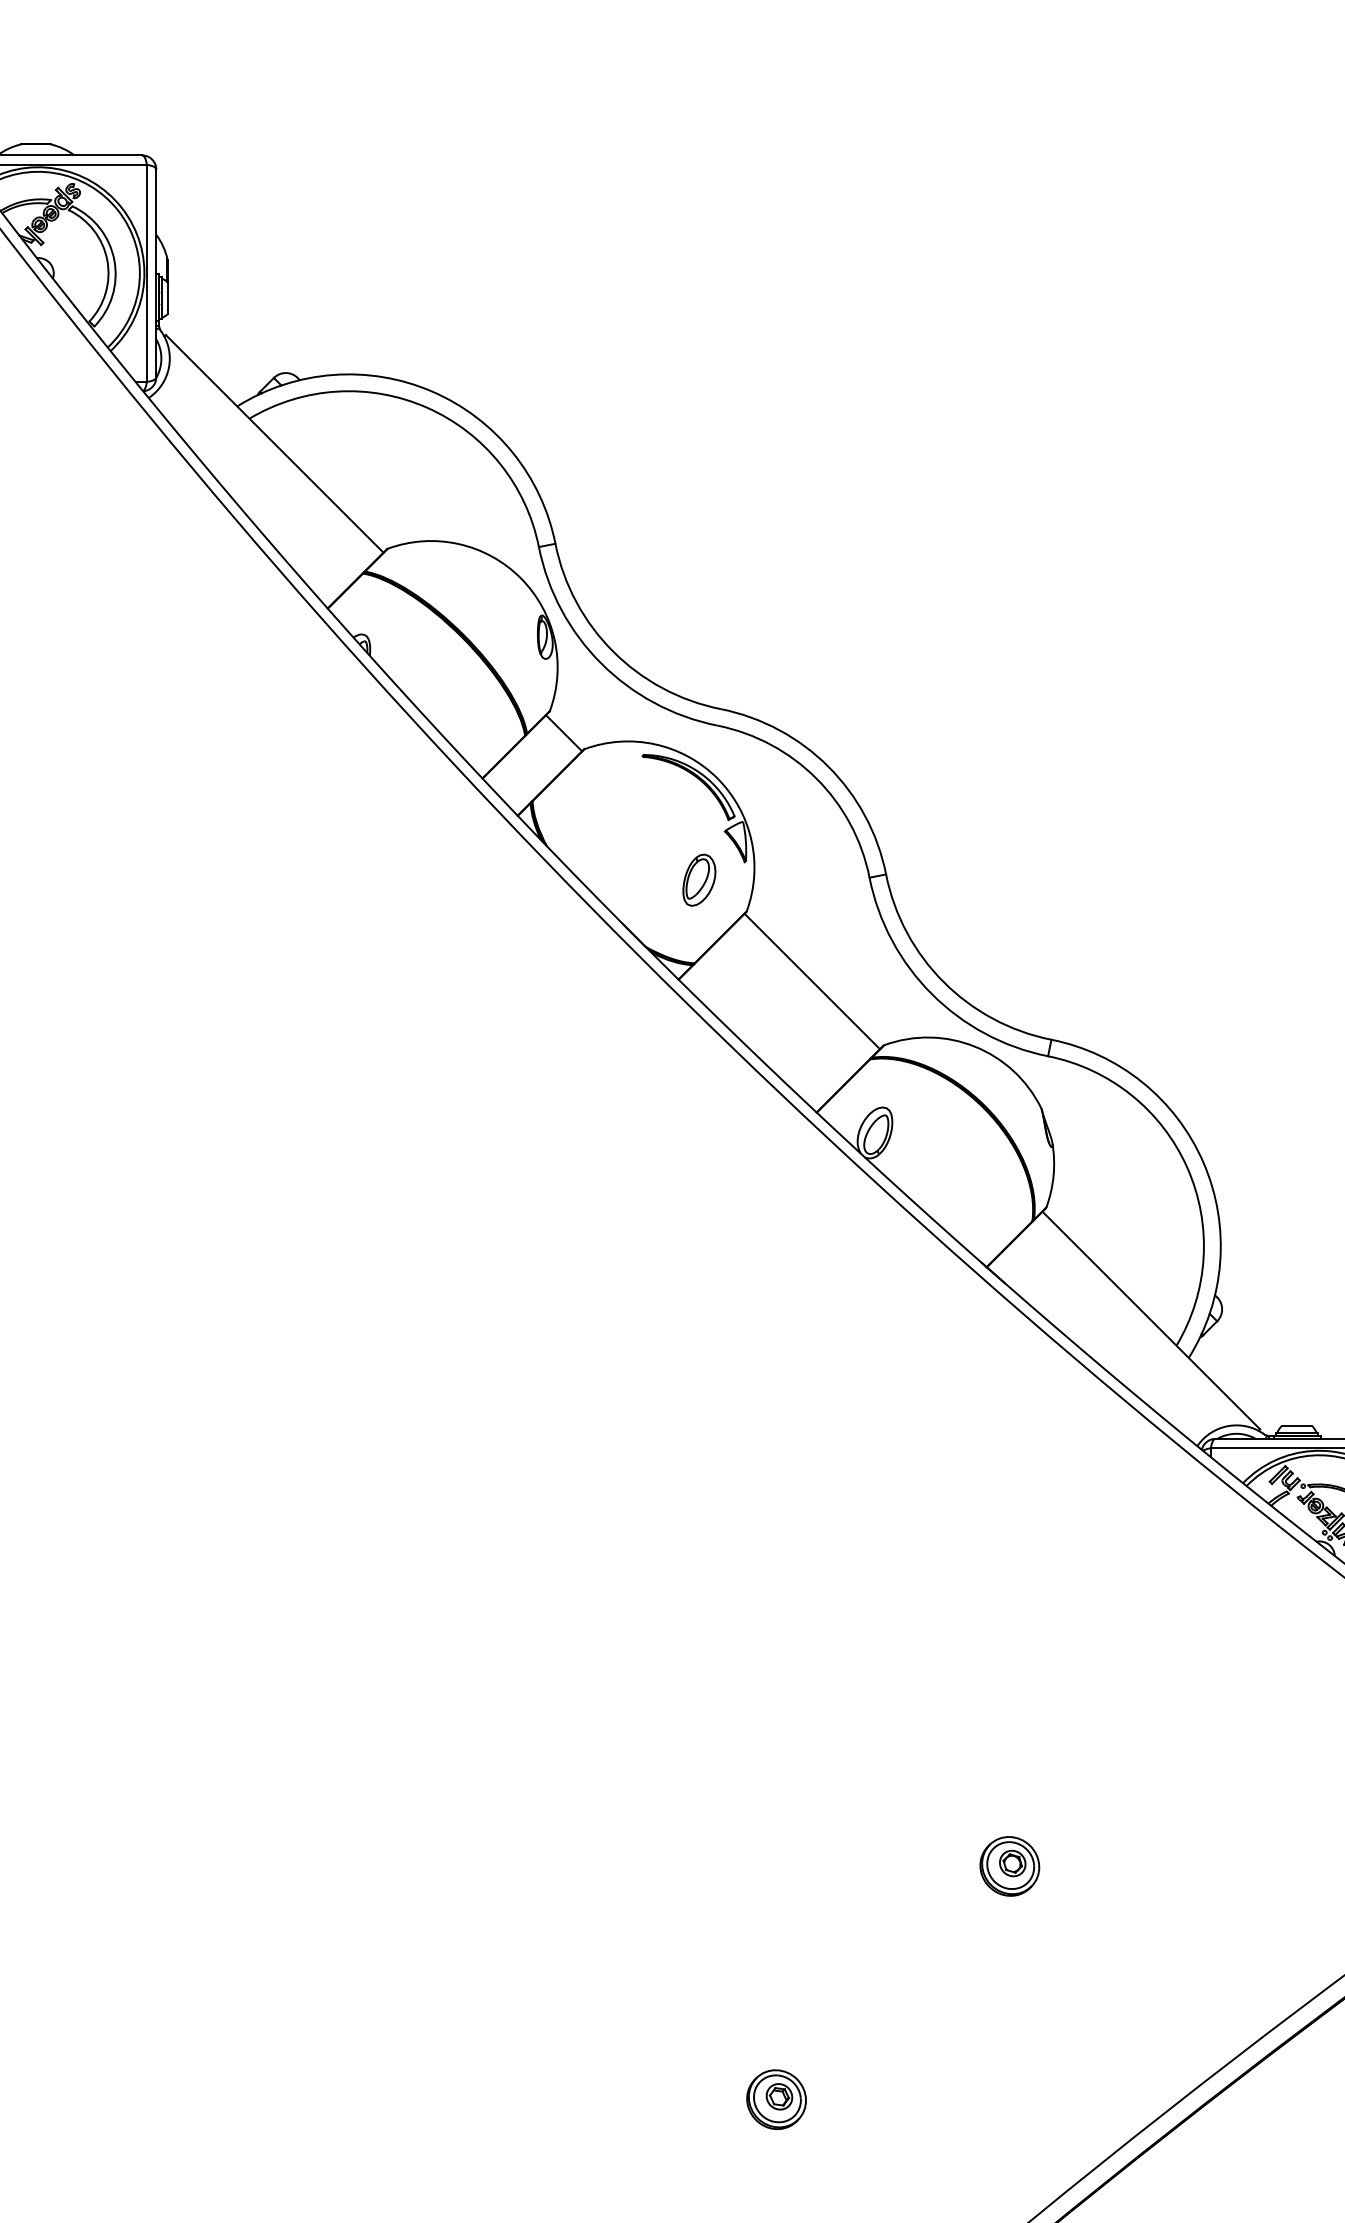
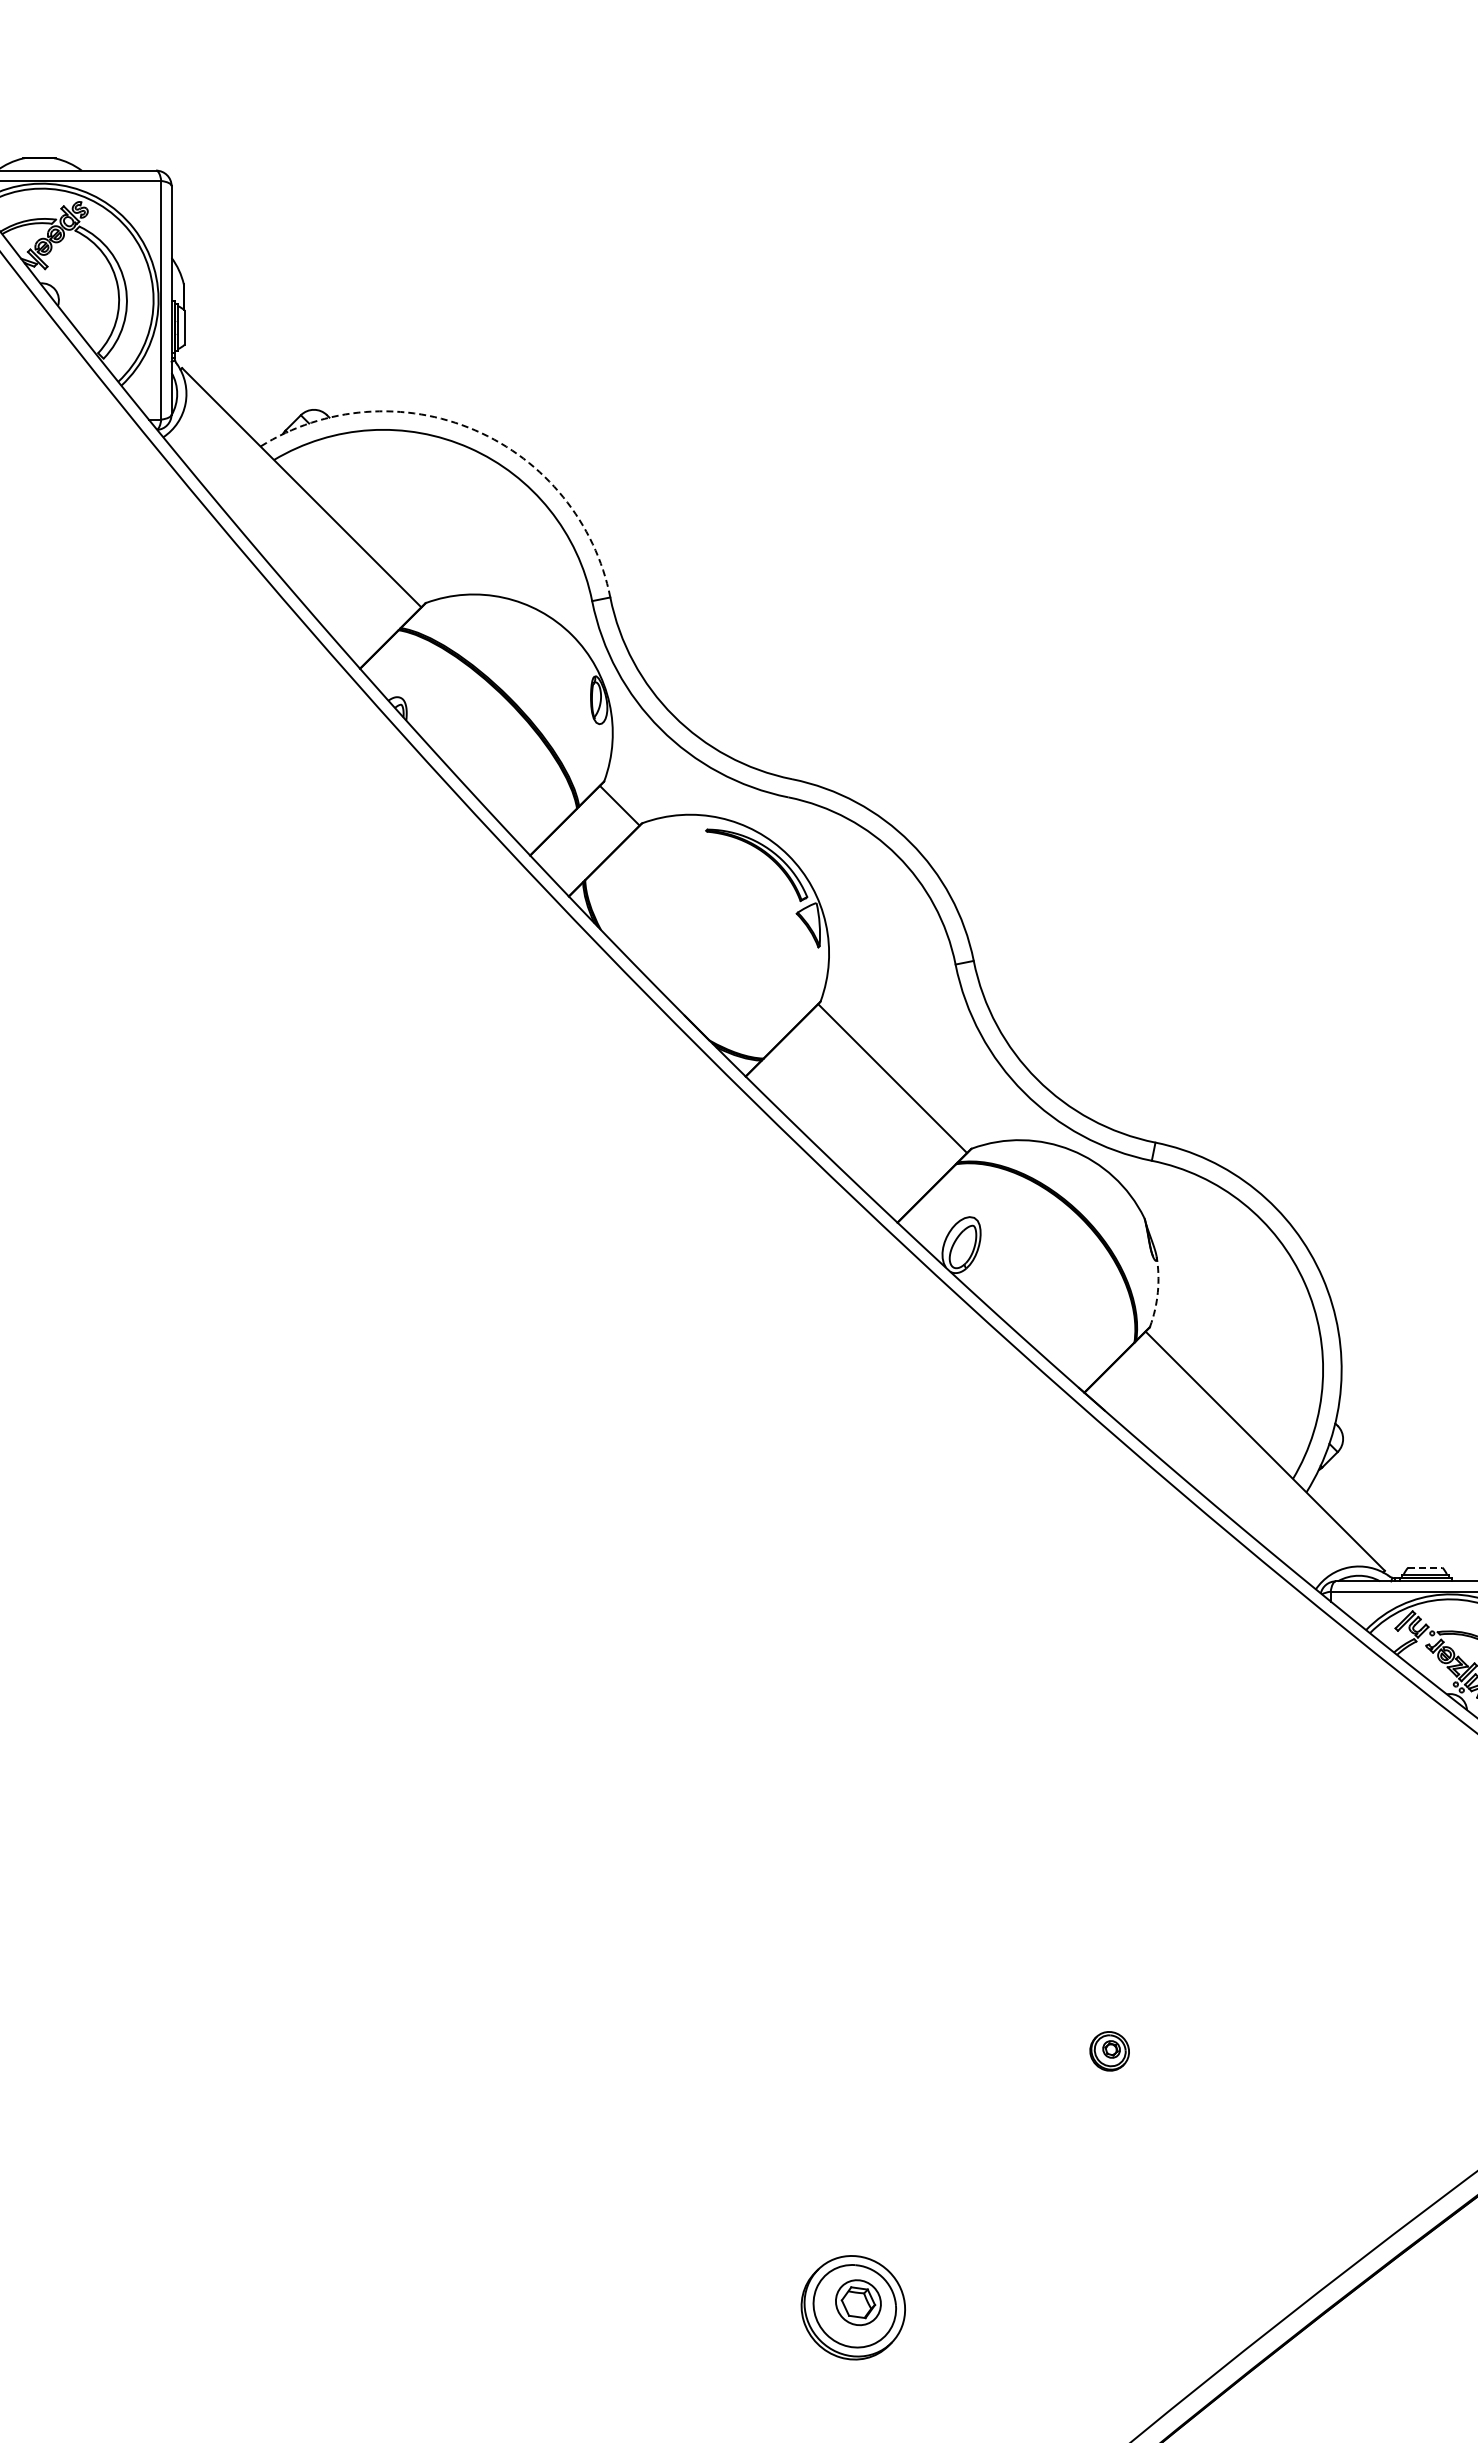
arc: (432, 391) -> (475, 430), solid -> dashed
part: (699, 880) -> (768, 967), removed
arc: (1053, 1176) -> (1157, 1292), solid -> dashed
line: (1297, 1426) -> (1425, 1567), solid -> dashed
part: (1009, 1866) -> (1109, 2051), size x0.6
part: (776, 2099) -> (853, 2307), size x1.6

